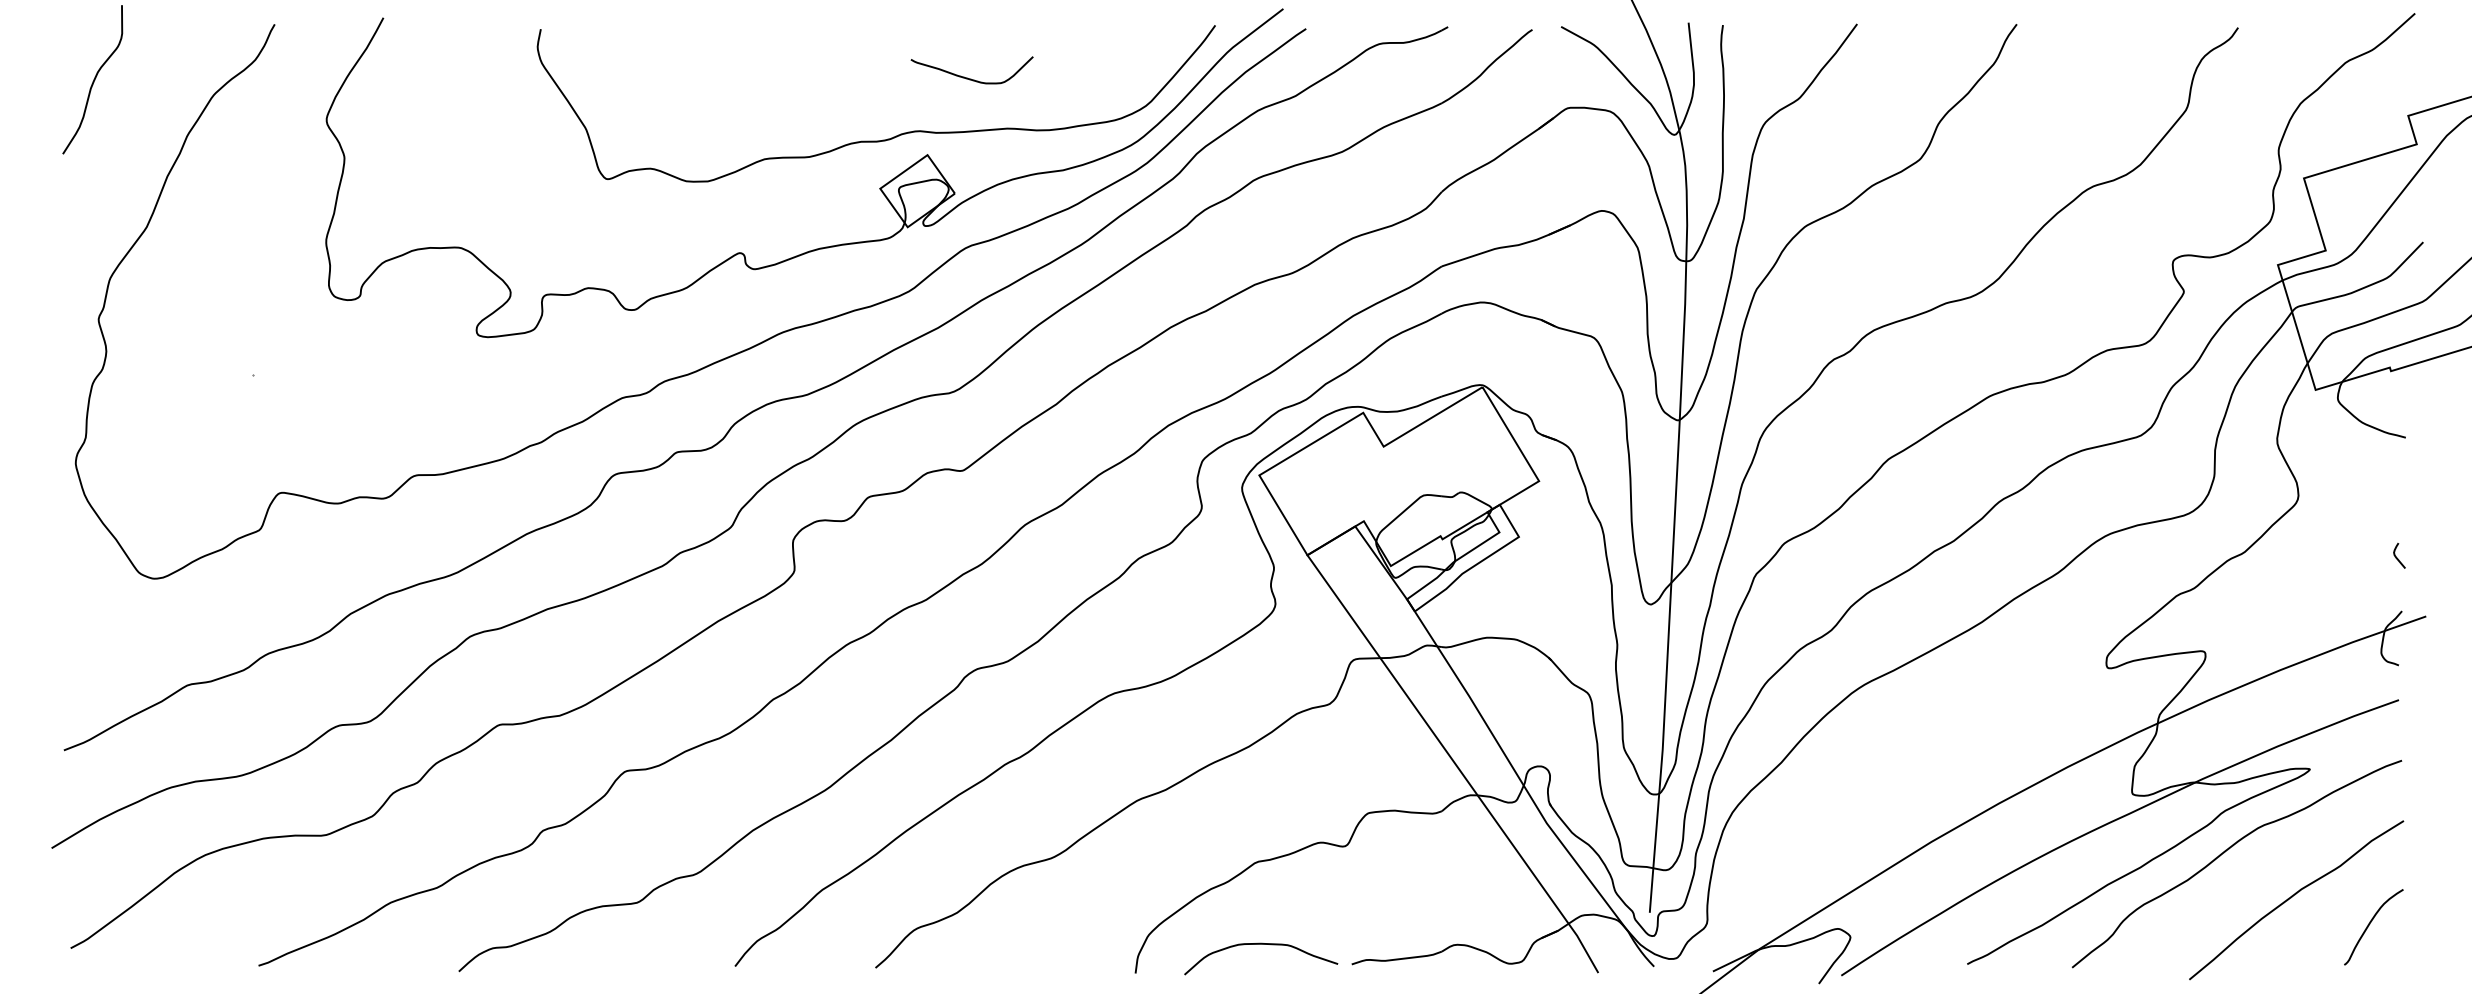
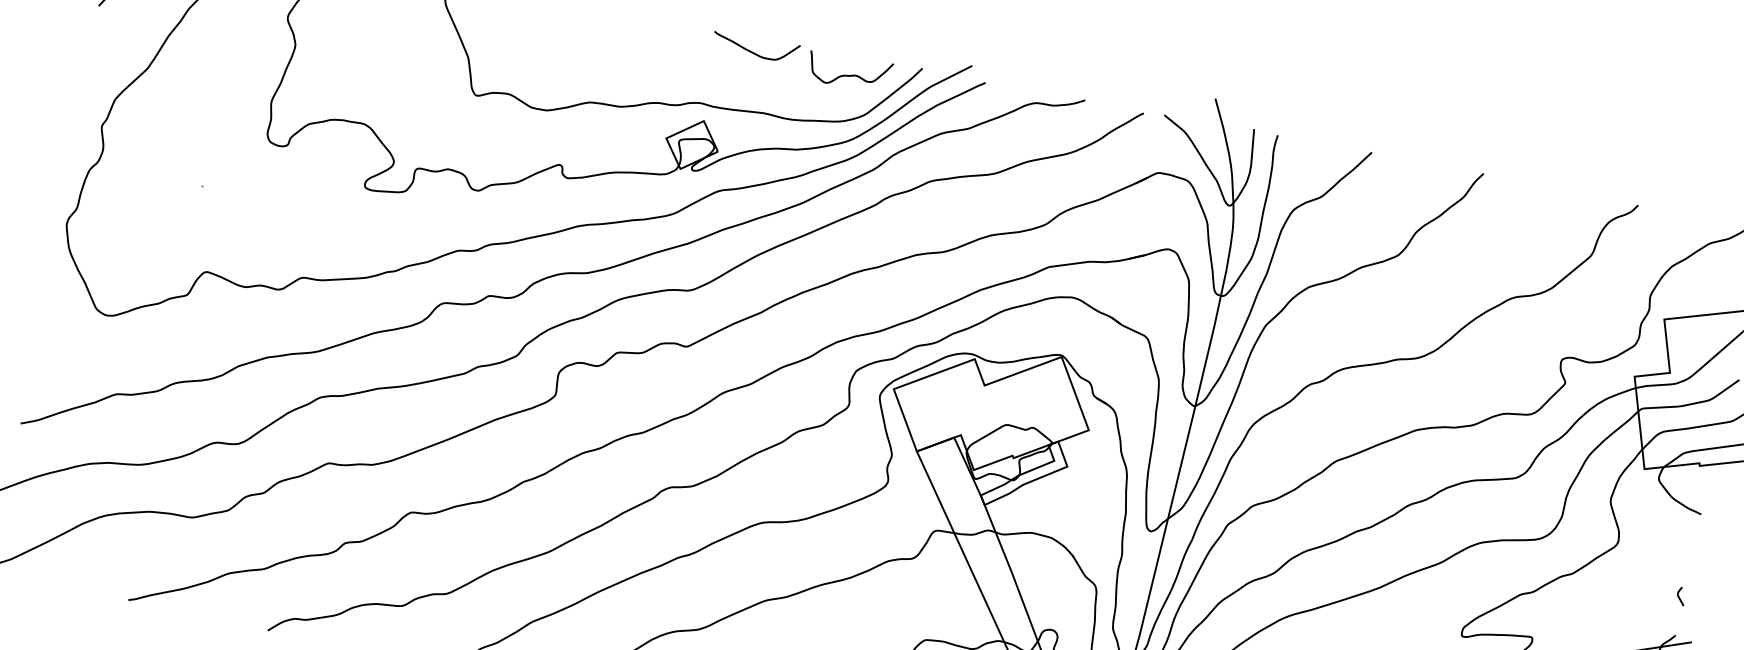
curve: (1117, 53) -> (850, 75), added
curve: (971, 78) -> (754, 52), moved

